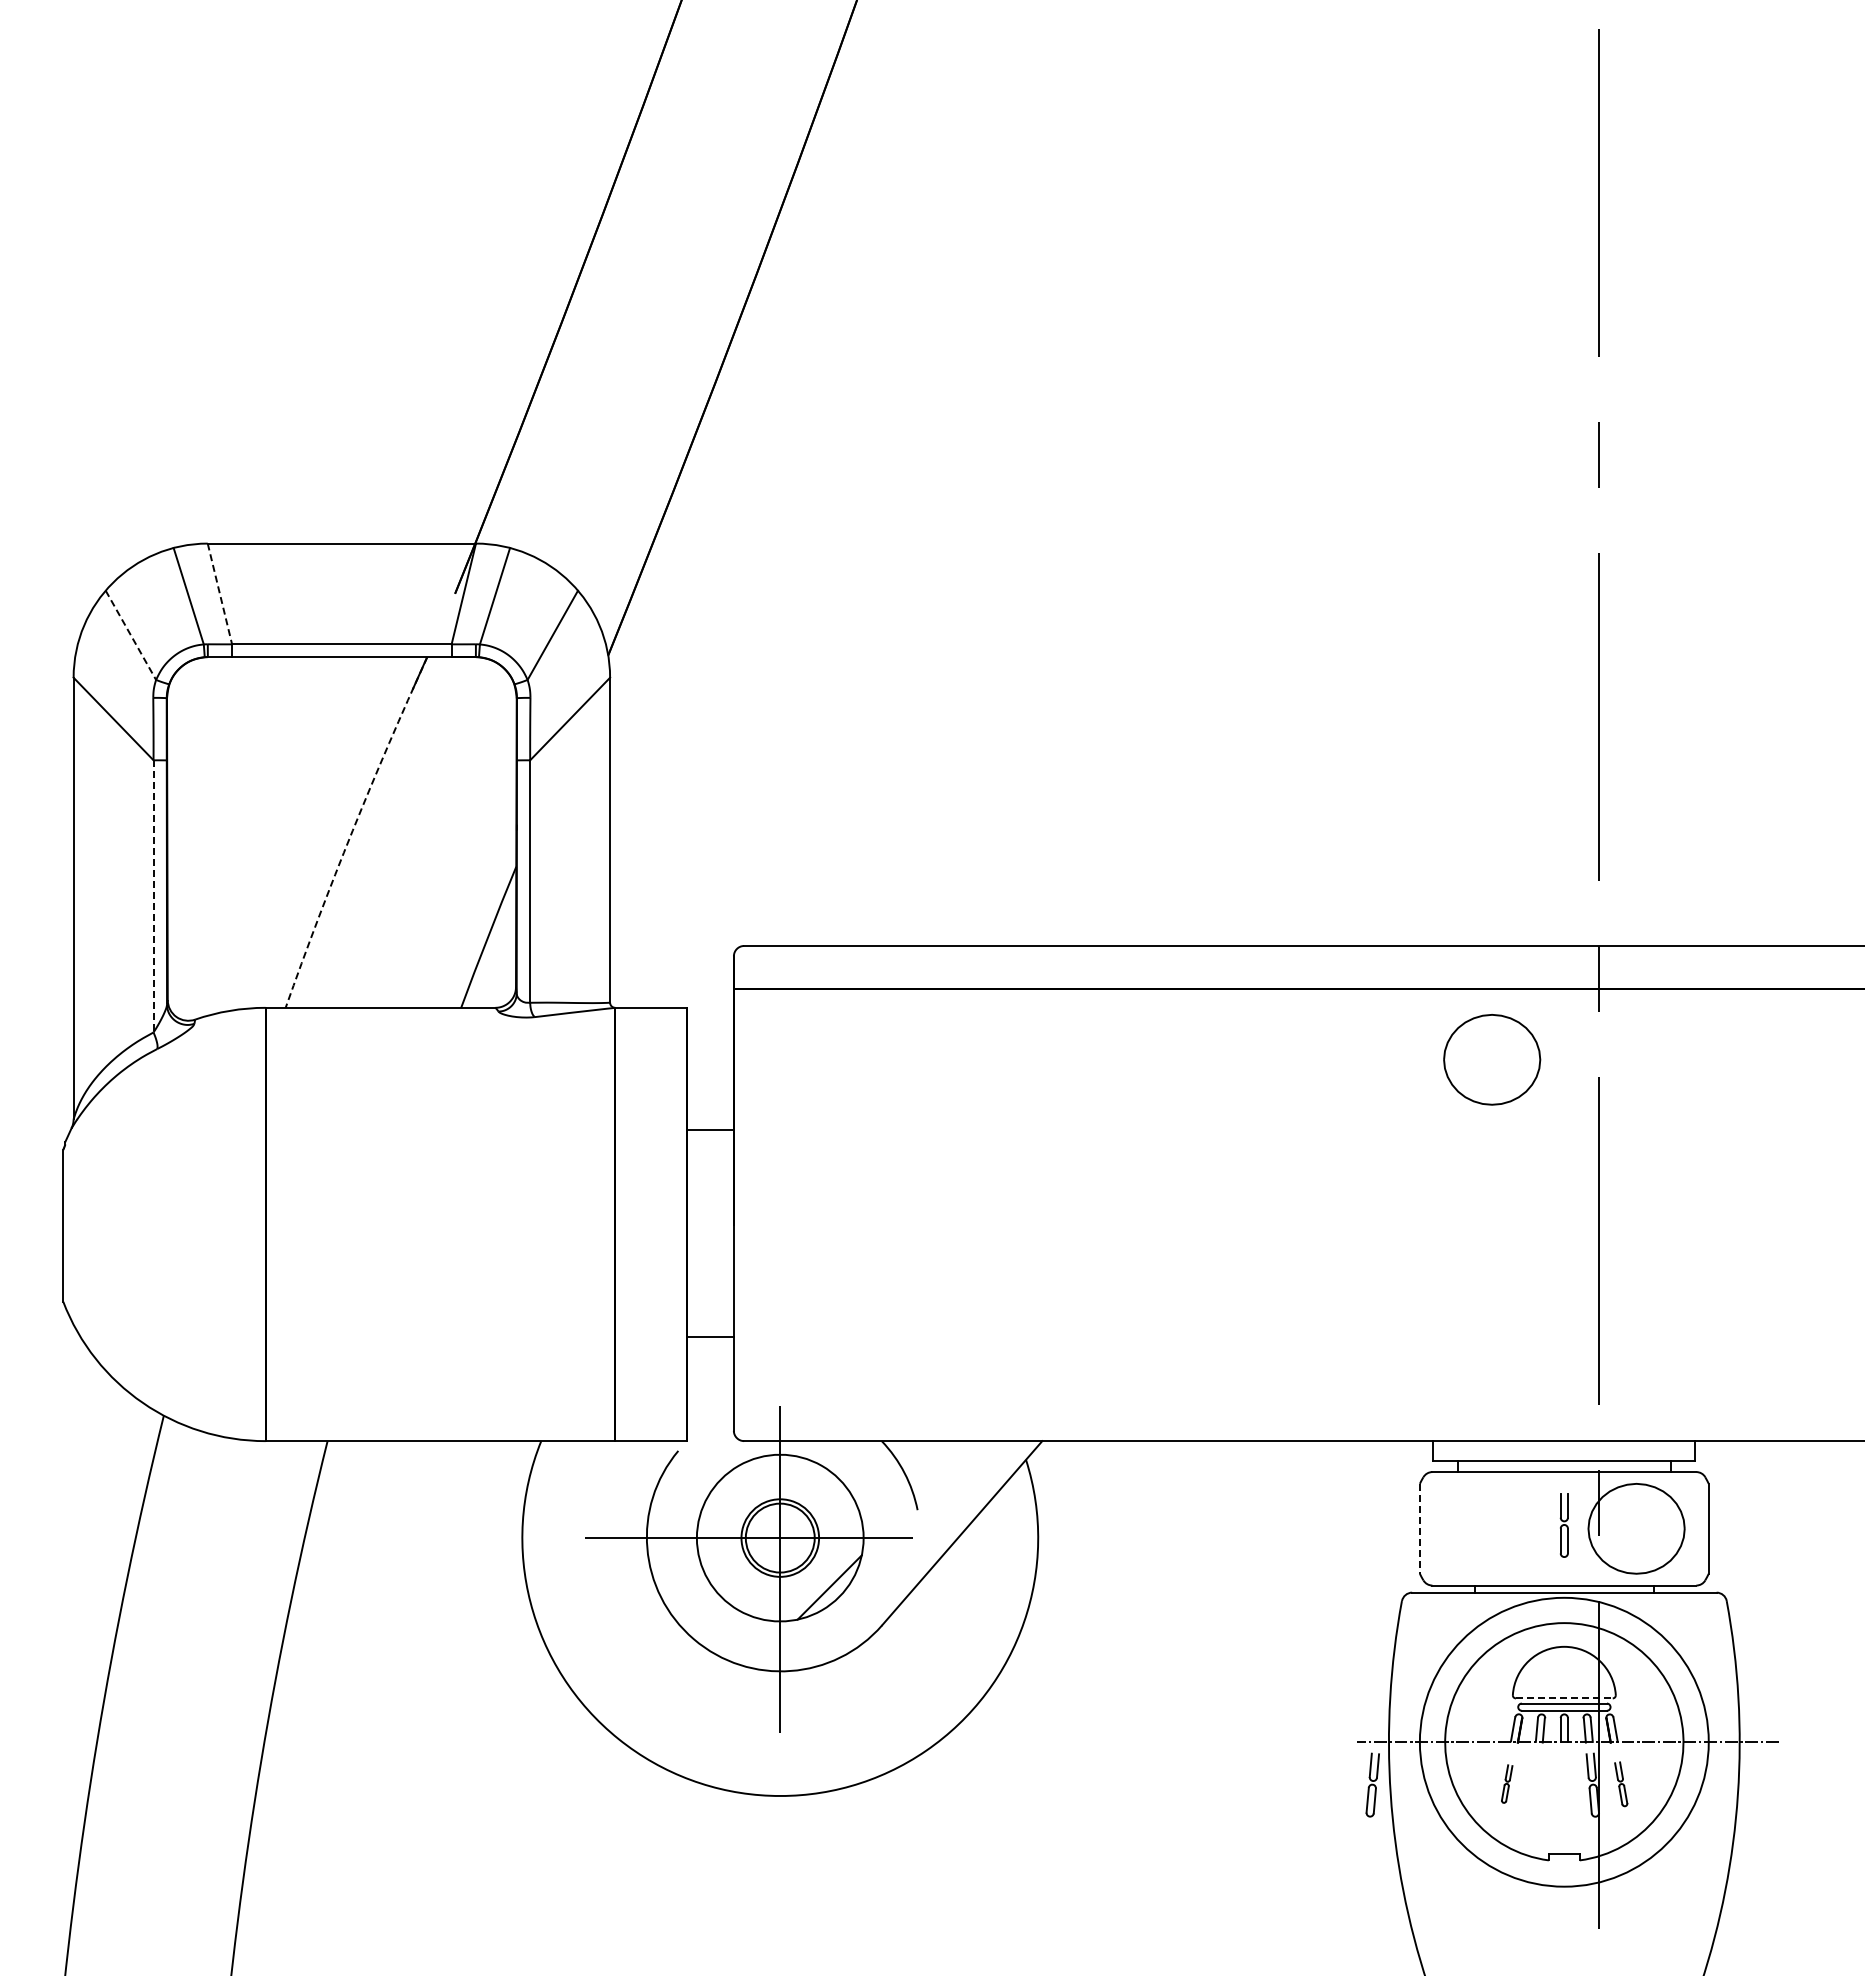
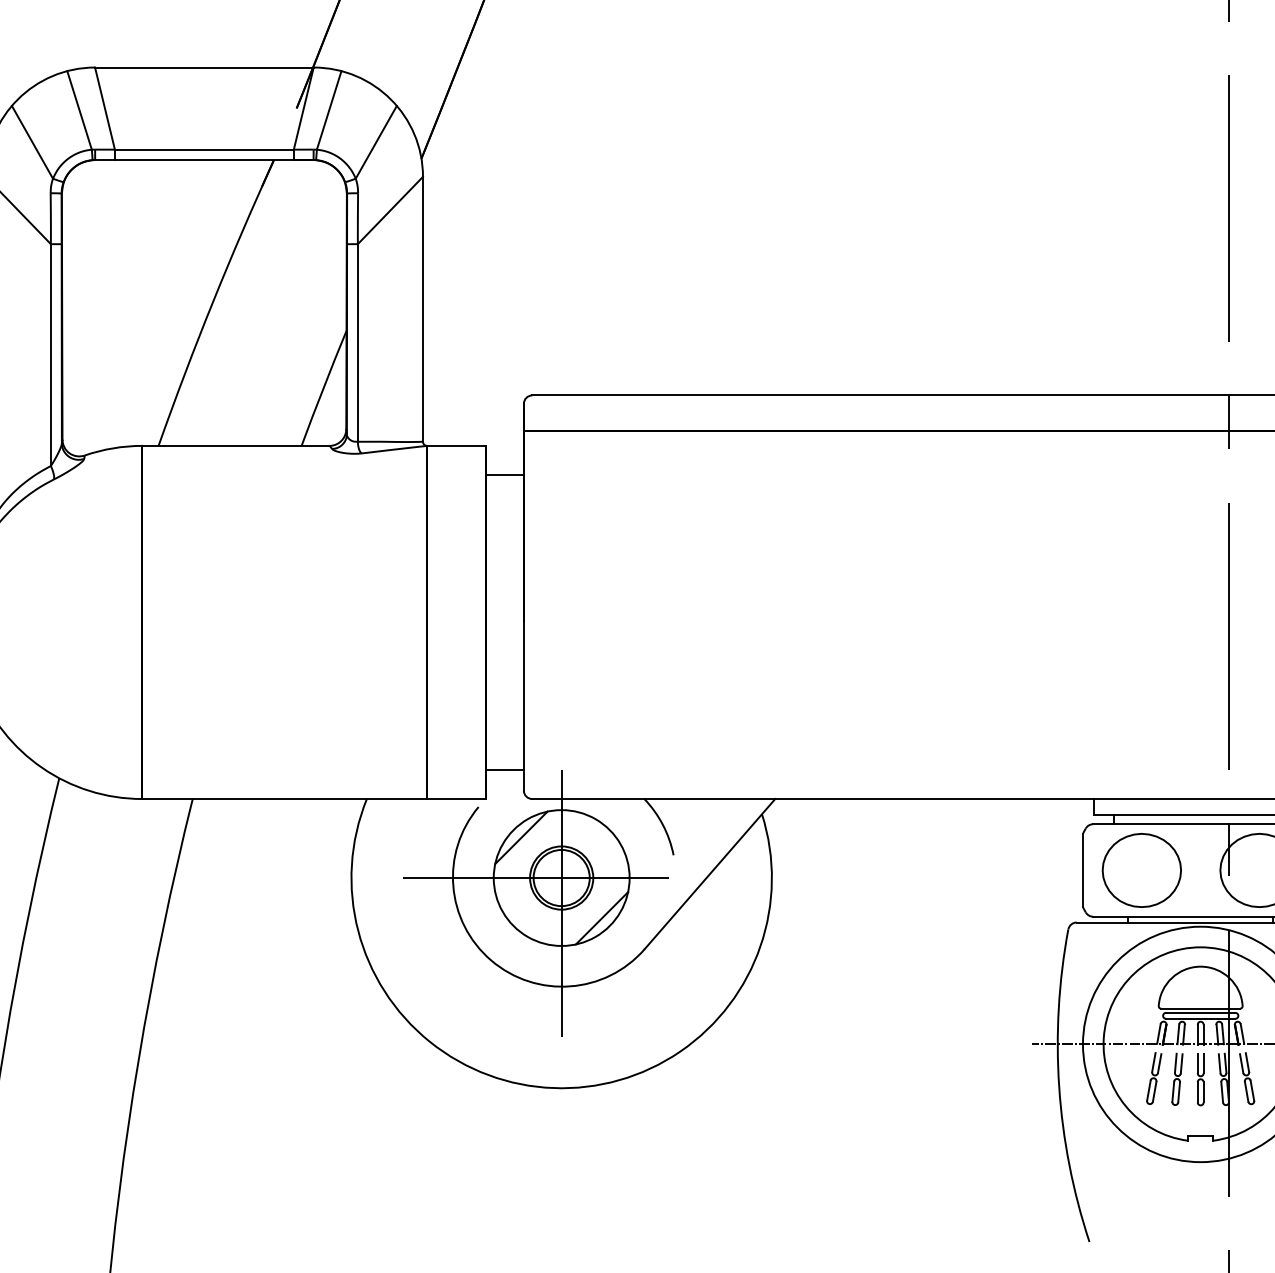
line: (219, 593) -> (104, 108), dashed -> solid
line: (131, 635) -> (32, 142), dashed -> solid
arc: (352, 830) -> (213, 301), dashed -> solid
line: (153, 896) -> (50, 355), dashed -> solid
part: (1492, 1059) -> (1142, 870), moved
line: (710, 1129) -> (504, 474), moved
line: (710, 1337) -> (504, 769), moved
line: (730, 1488) -> (521, 837), added
part: (1563, 1525) -> (1200, 1079), moved
line: (1419, 1528) -> (1082, 870), dashed -> solid
line: (1564, 1698) -> (1200, 1008), dashed -> solid
part: (1506, 1783) -> (1153, 1078), size x1.67
part: (1372, 1784) -> (1177, 1078), moved
part: (1620, 1784) -> (1246, 1078), size x1.43

